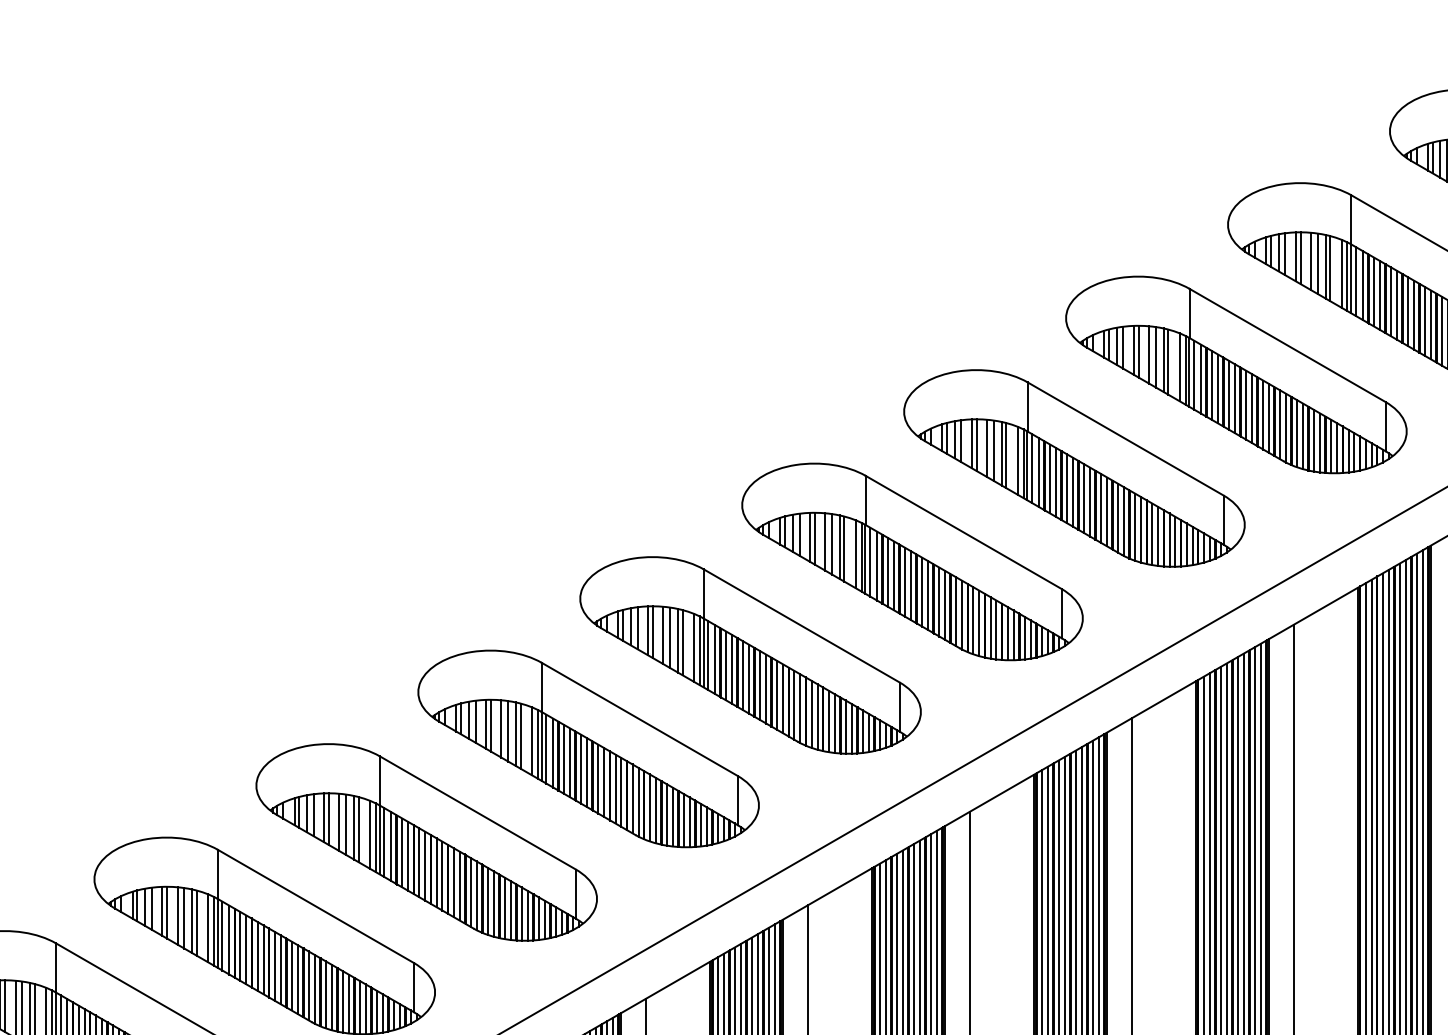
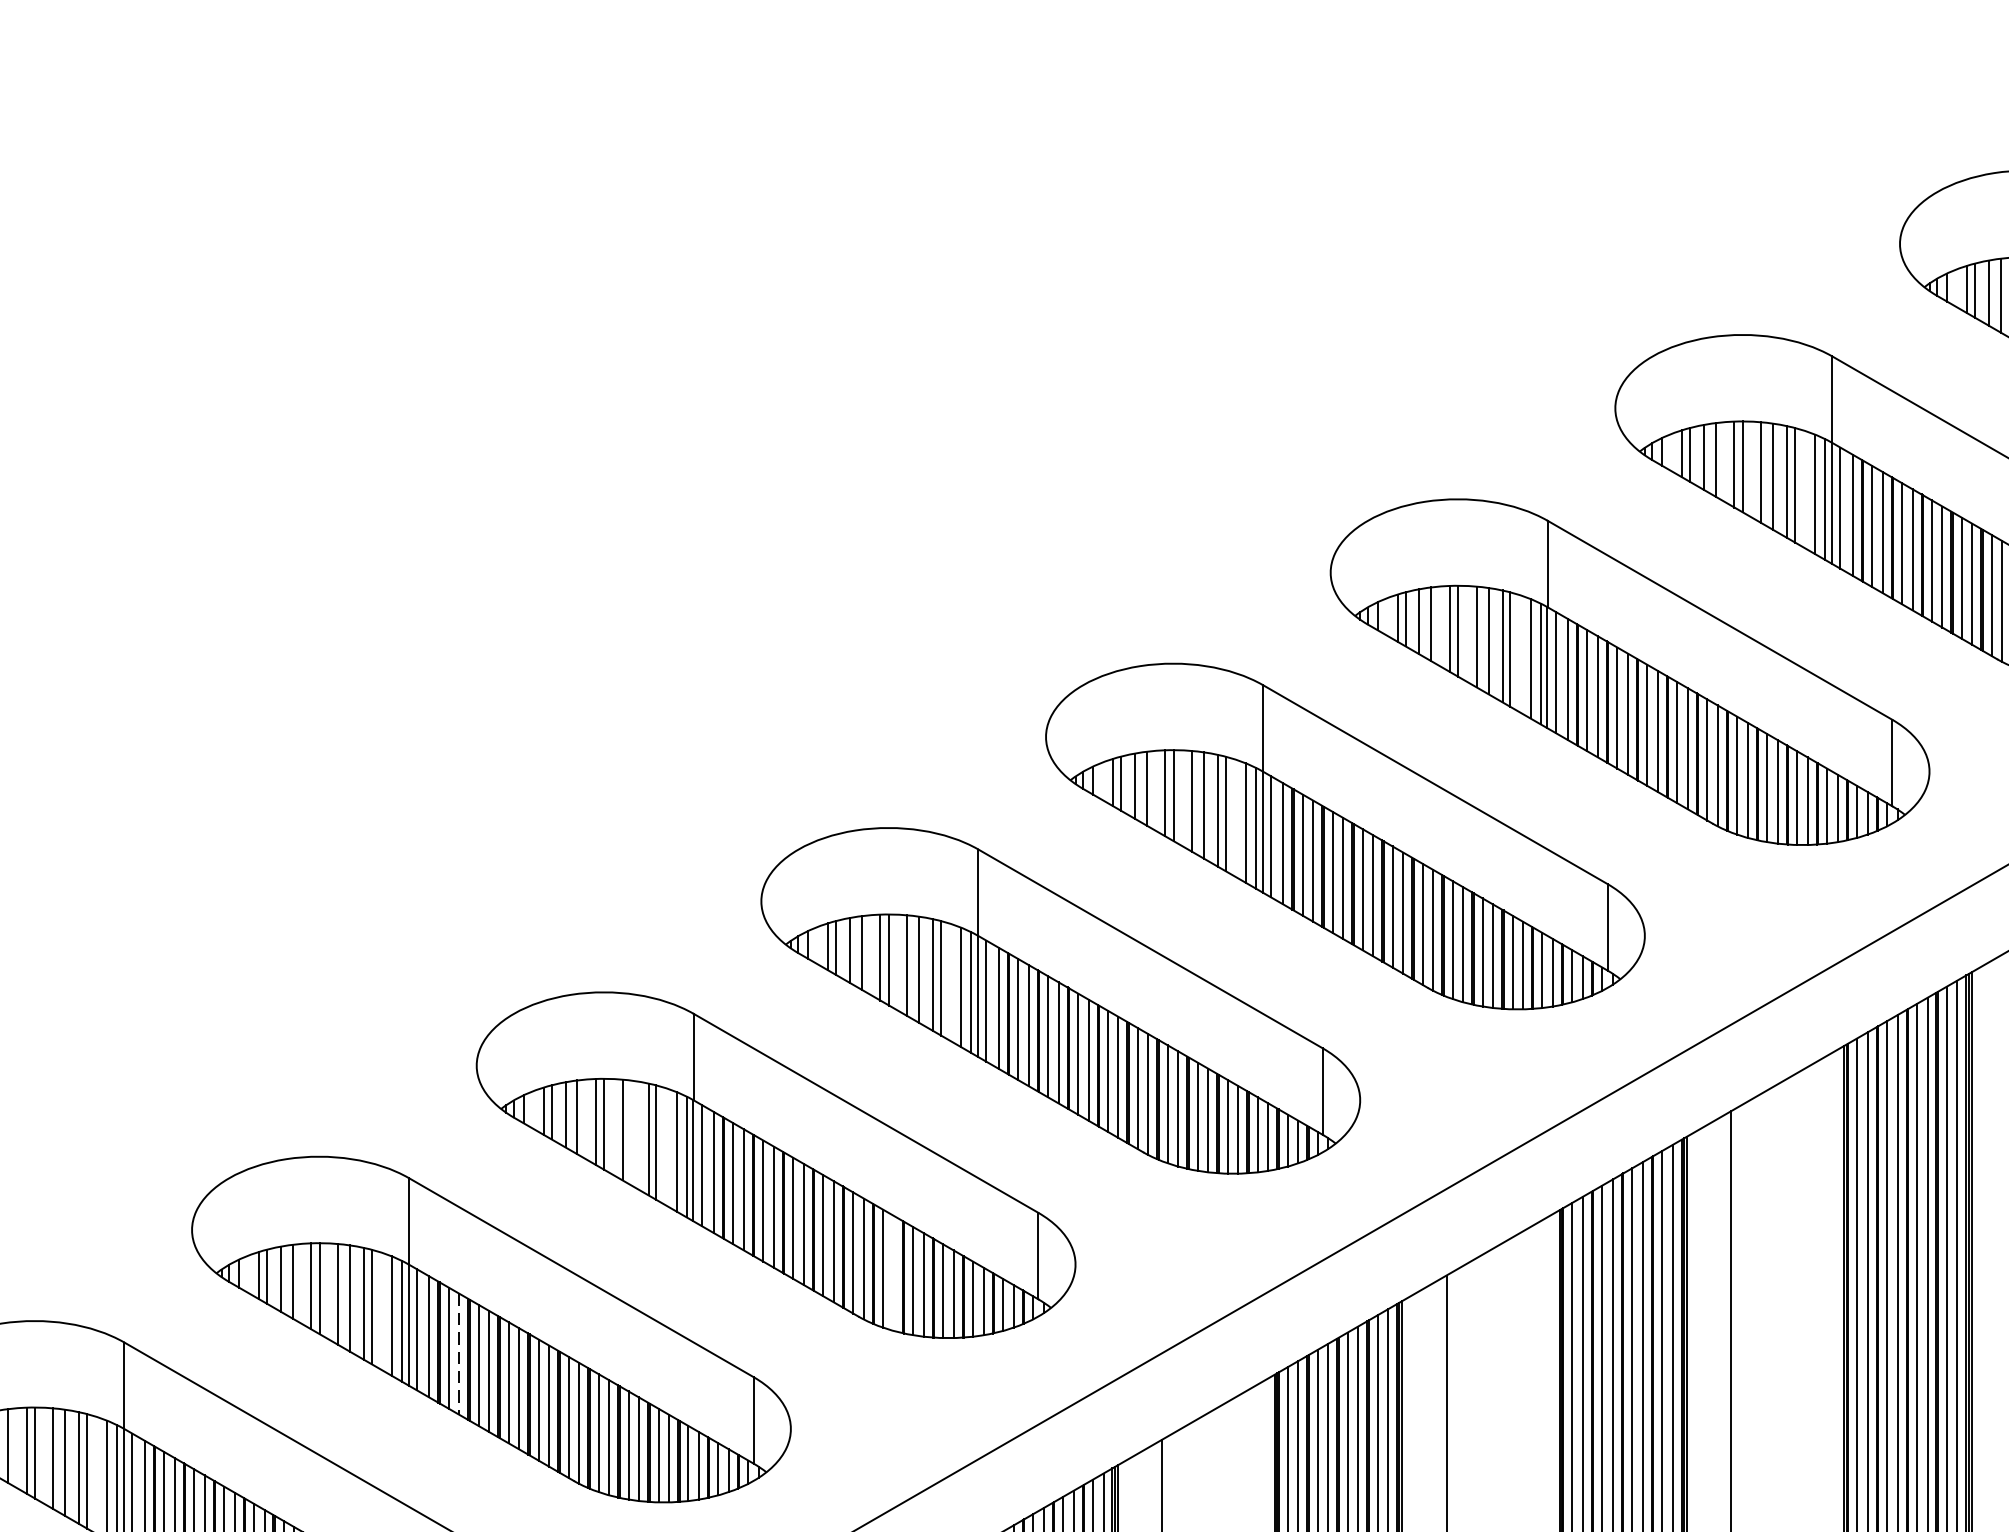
line: (508, 731) -> (635, 1134), removed
line: (655, 810) -> (893, 1273), removed
line: (408, 856) -> (459, 1354), solid -> dashed

